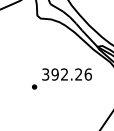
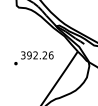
text: (61, 79) -> (33, 58), moved

